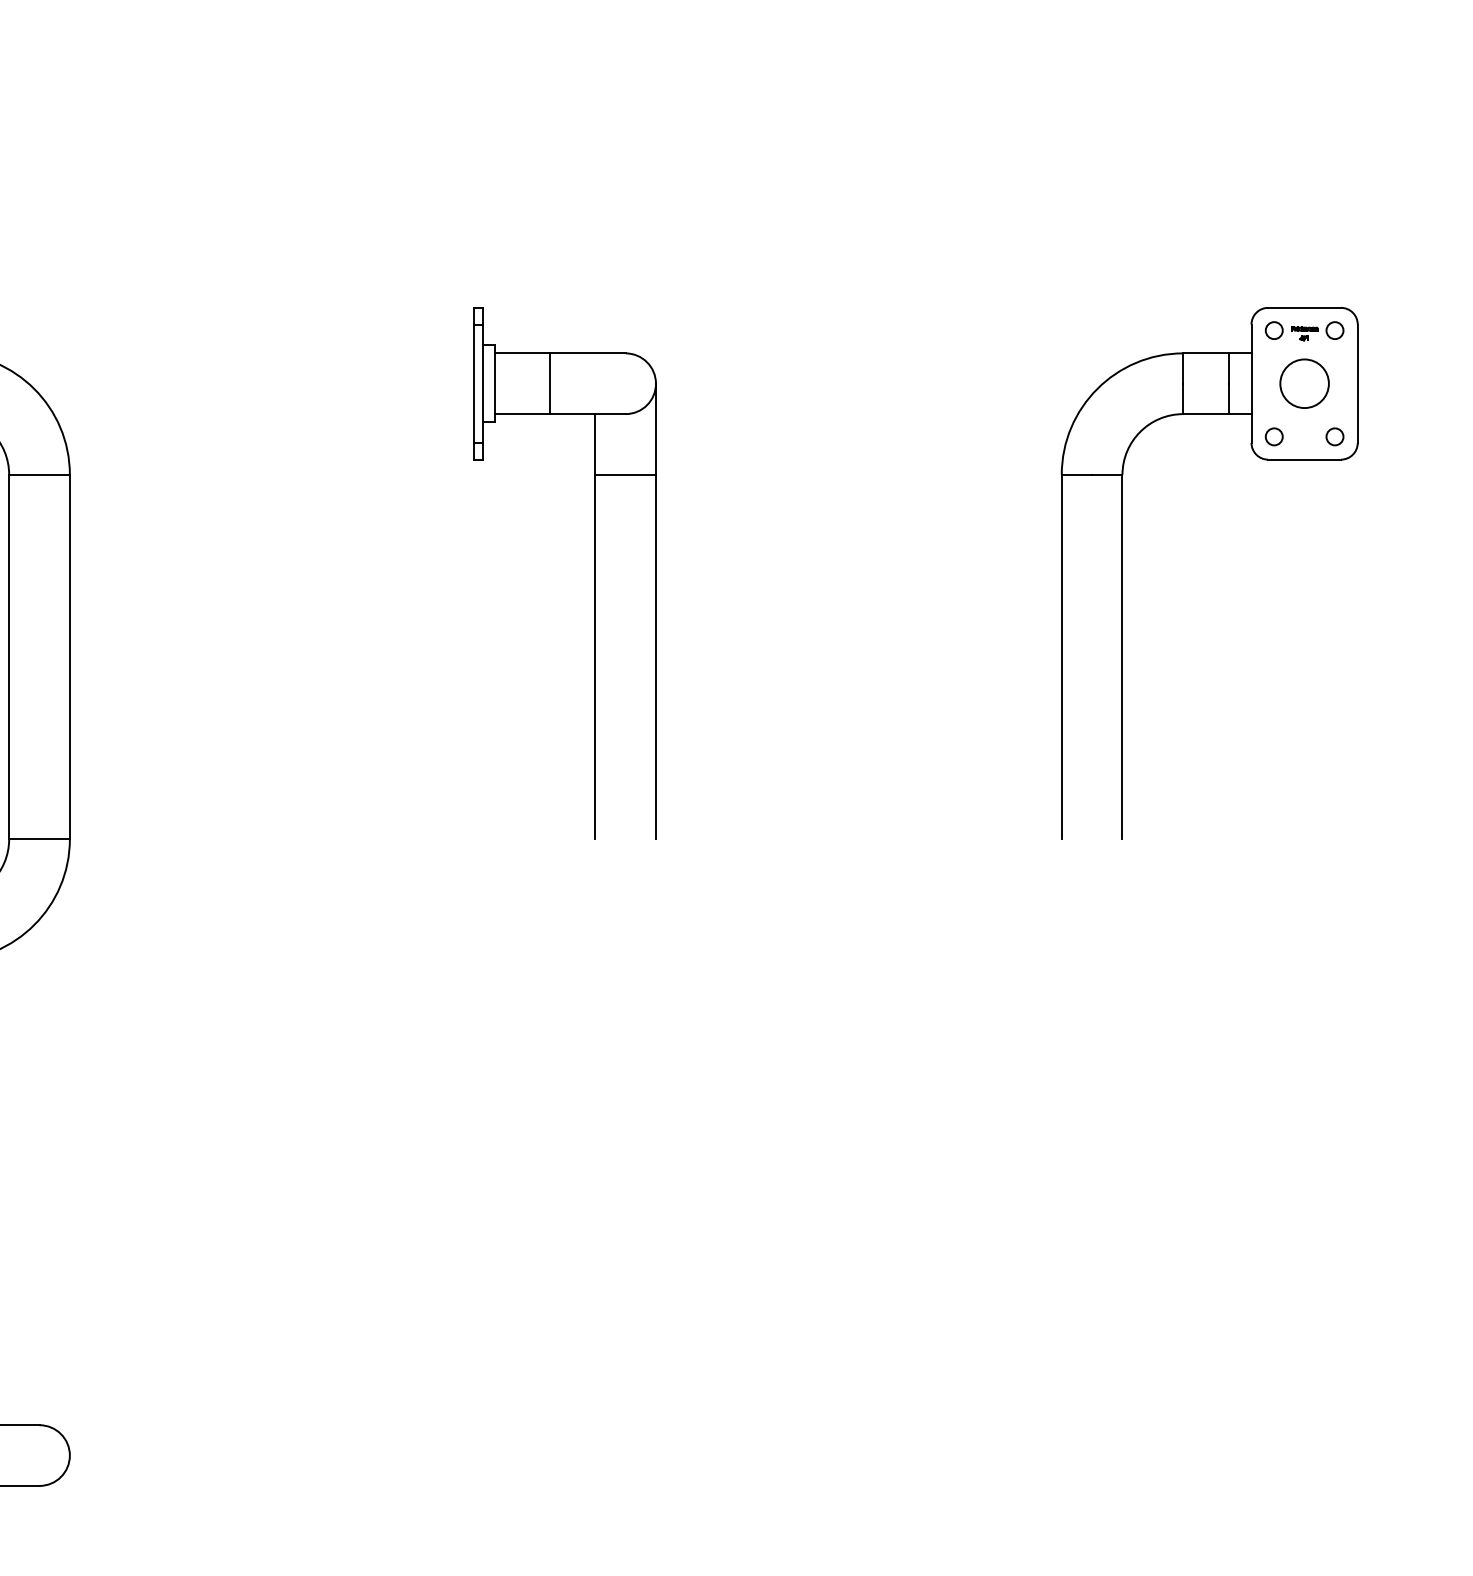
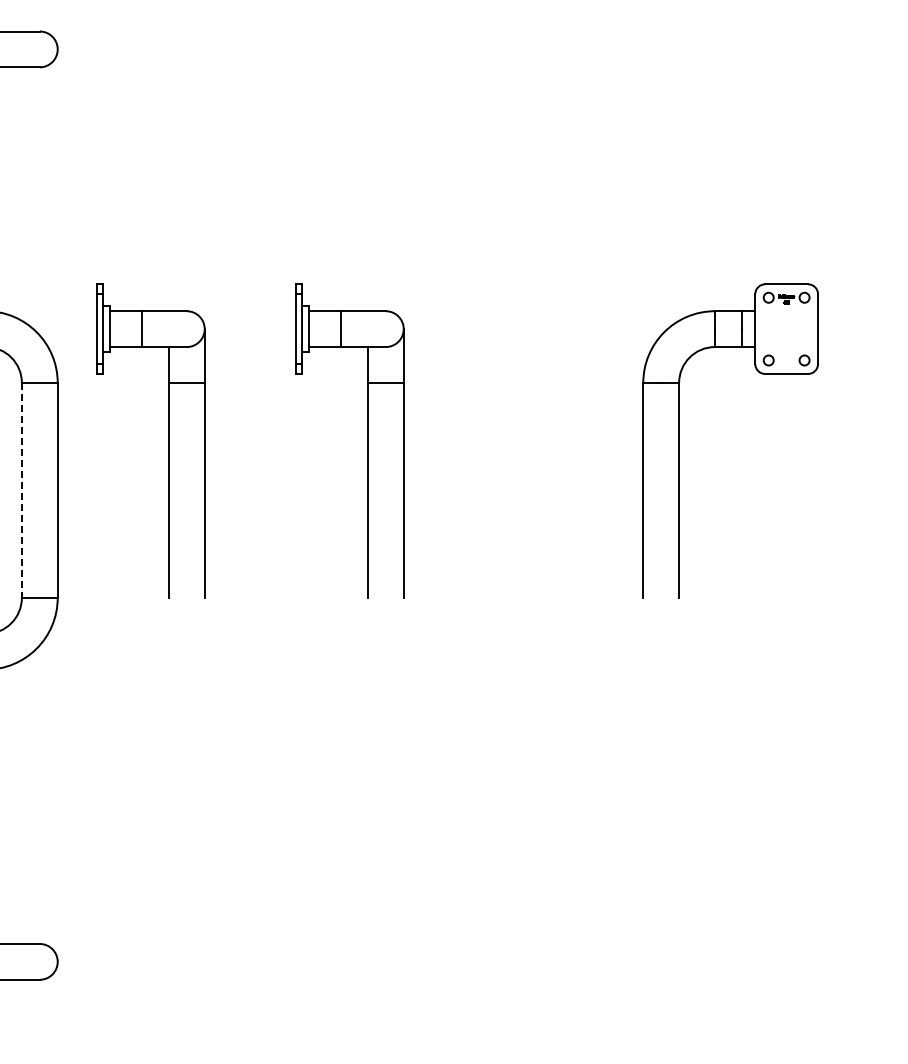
circle: (1304, 382) -> (786, 328), removed
part: (257, 572) -> (168, 440), added
line: (8, 657) -> (21, 490), solid -> dashed

